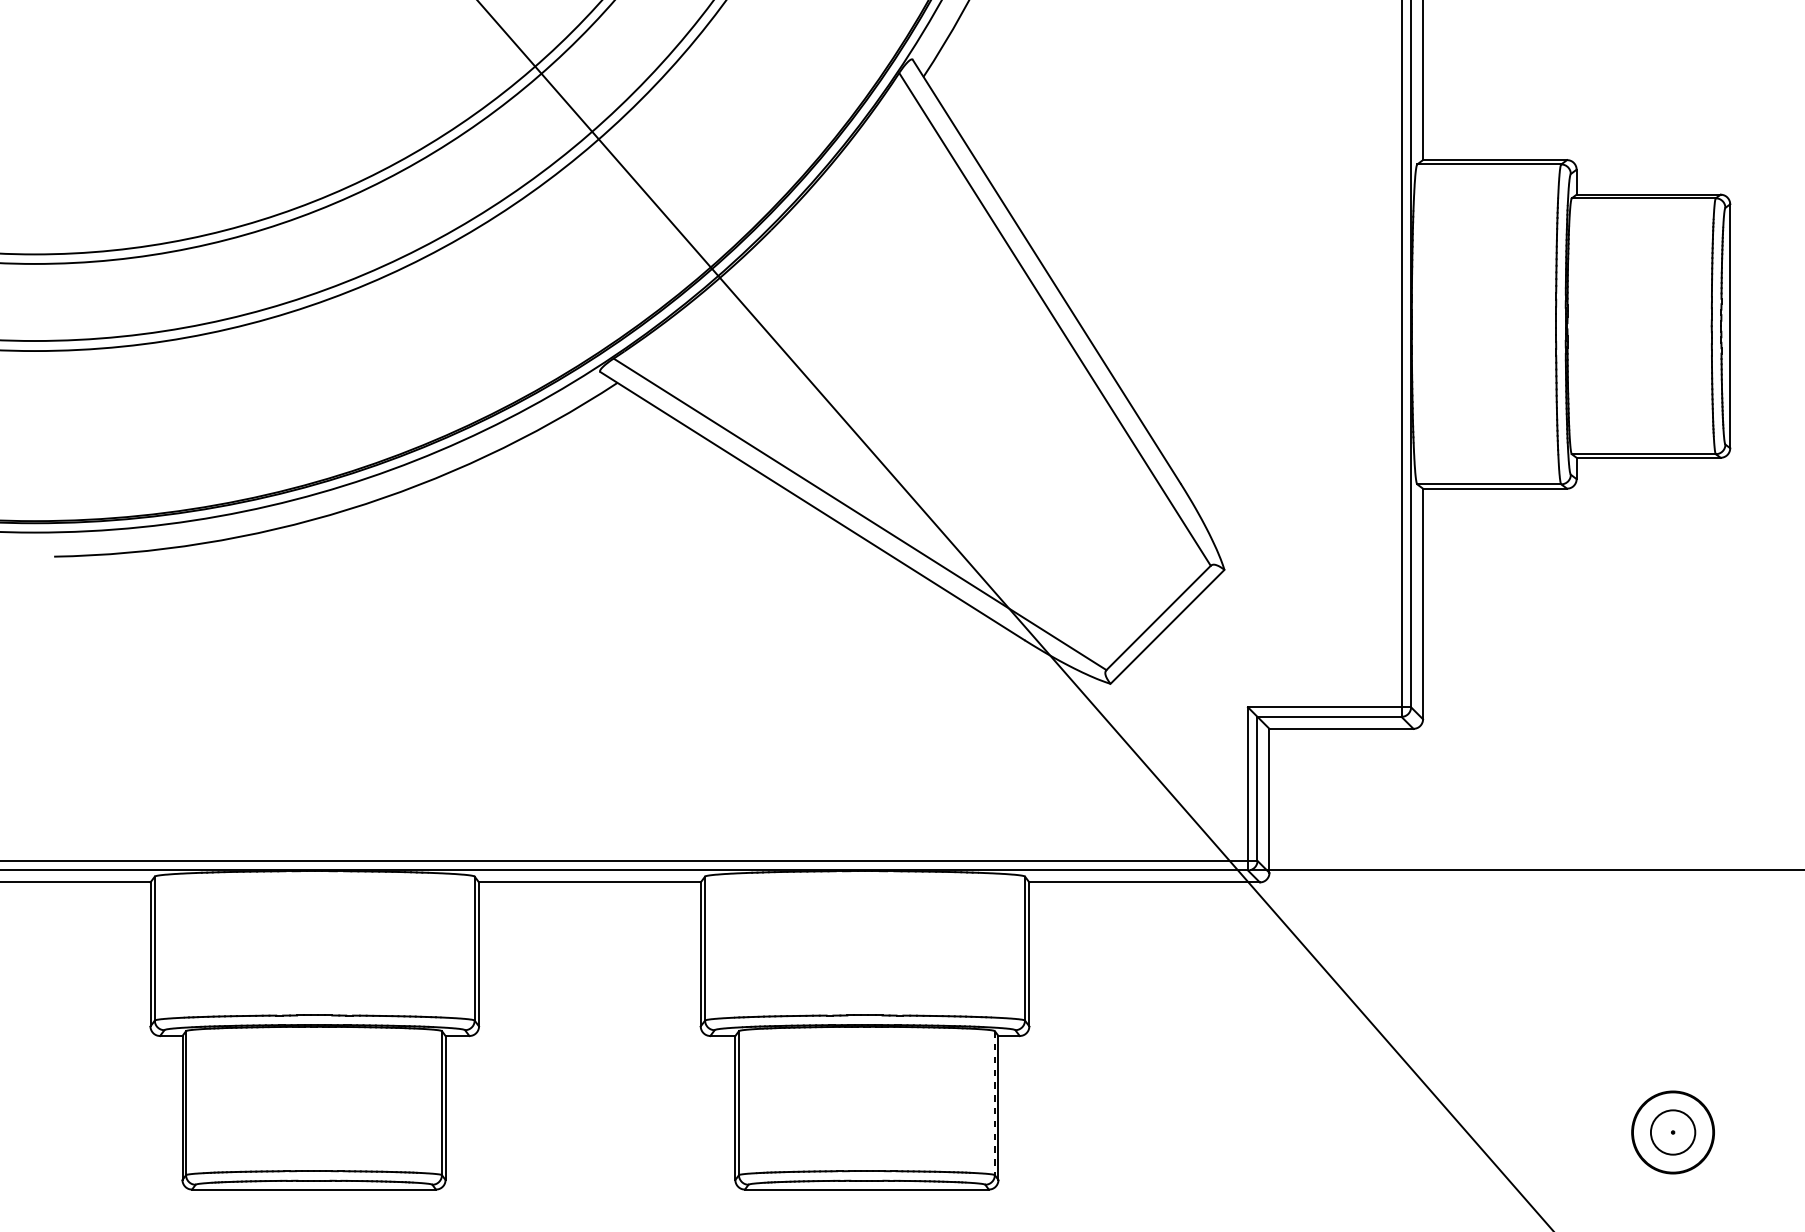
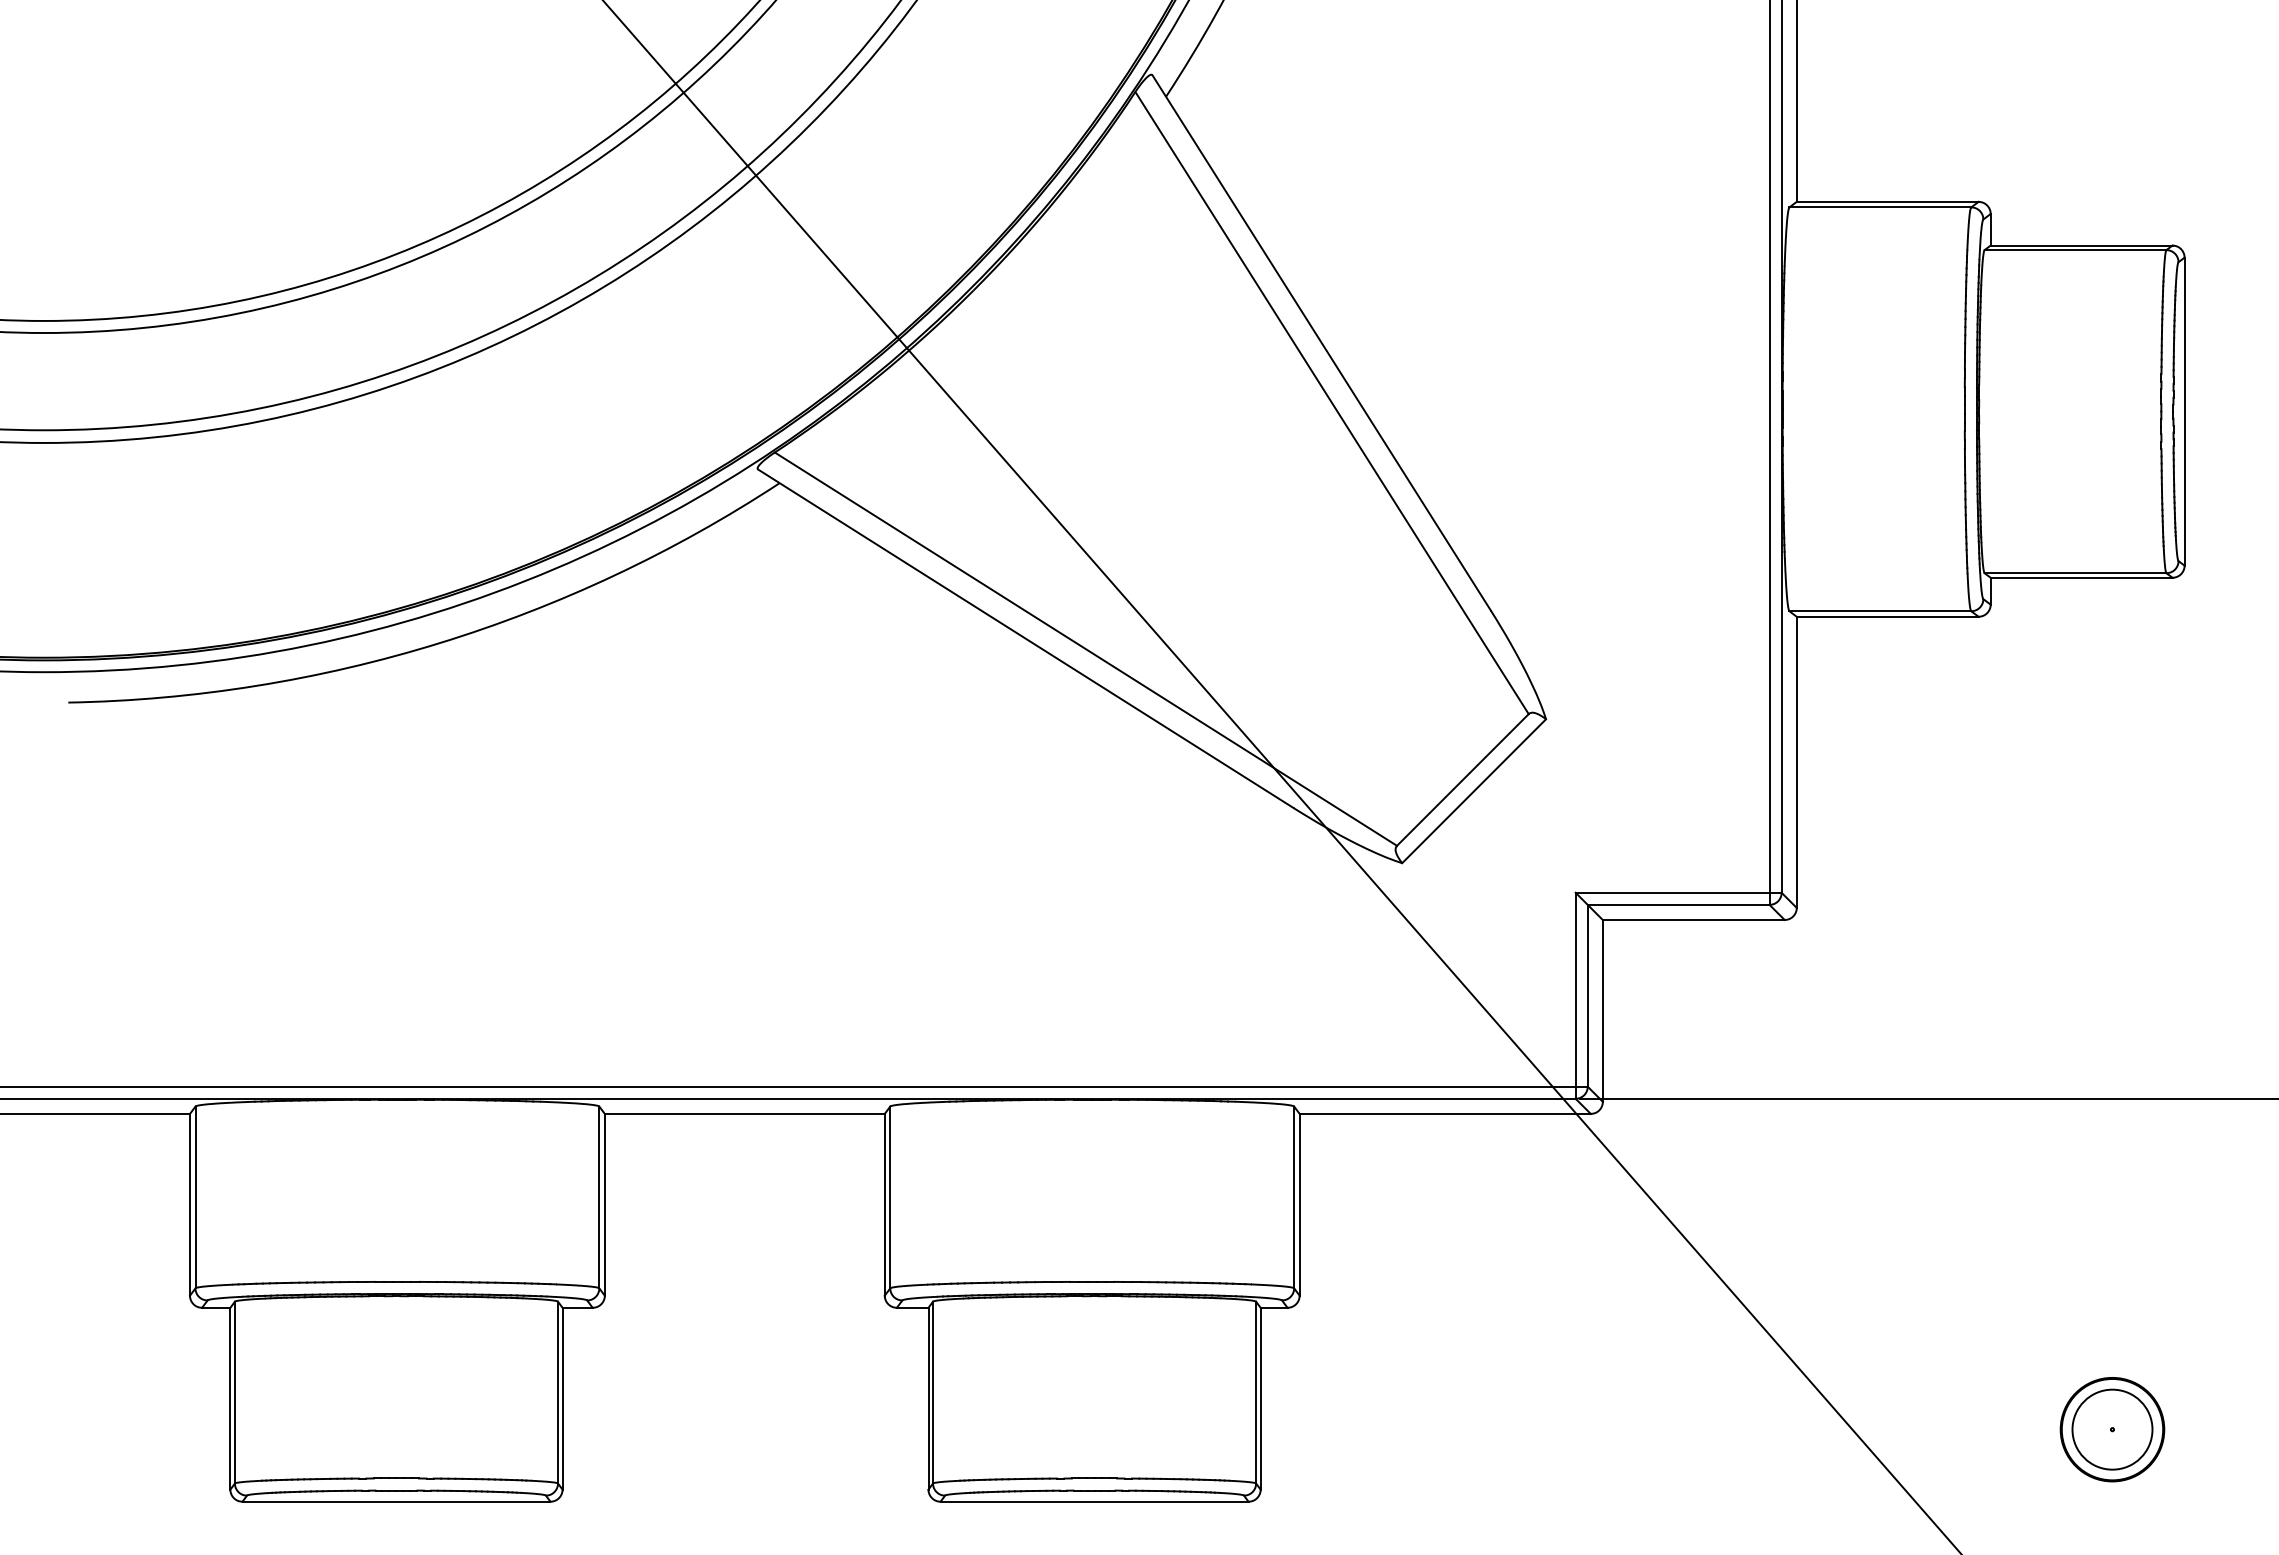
line: (995, 1103) -> (1256, 1392), dashed -> solid
circle: (1673, 1132) -> (2112, 1429), size x1.43

